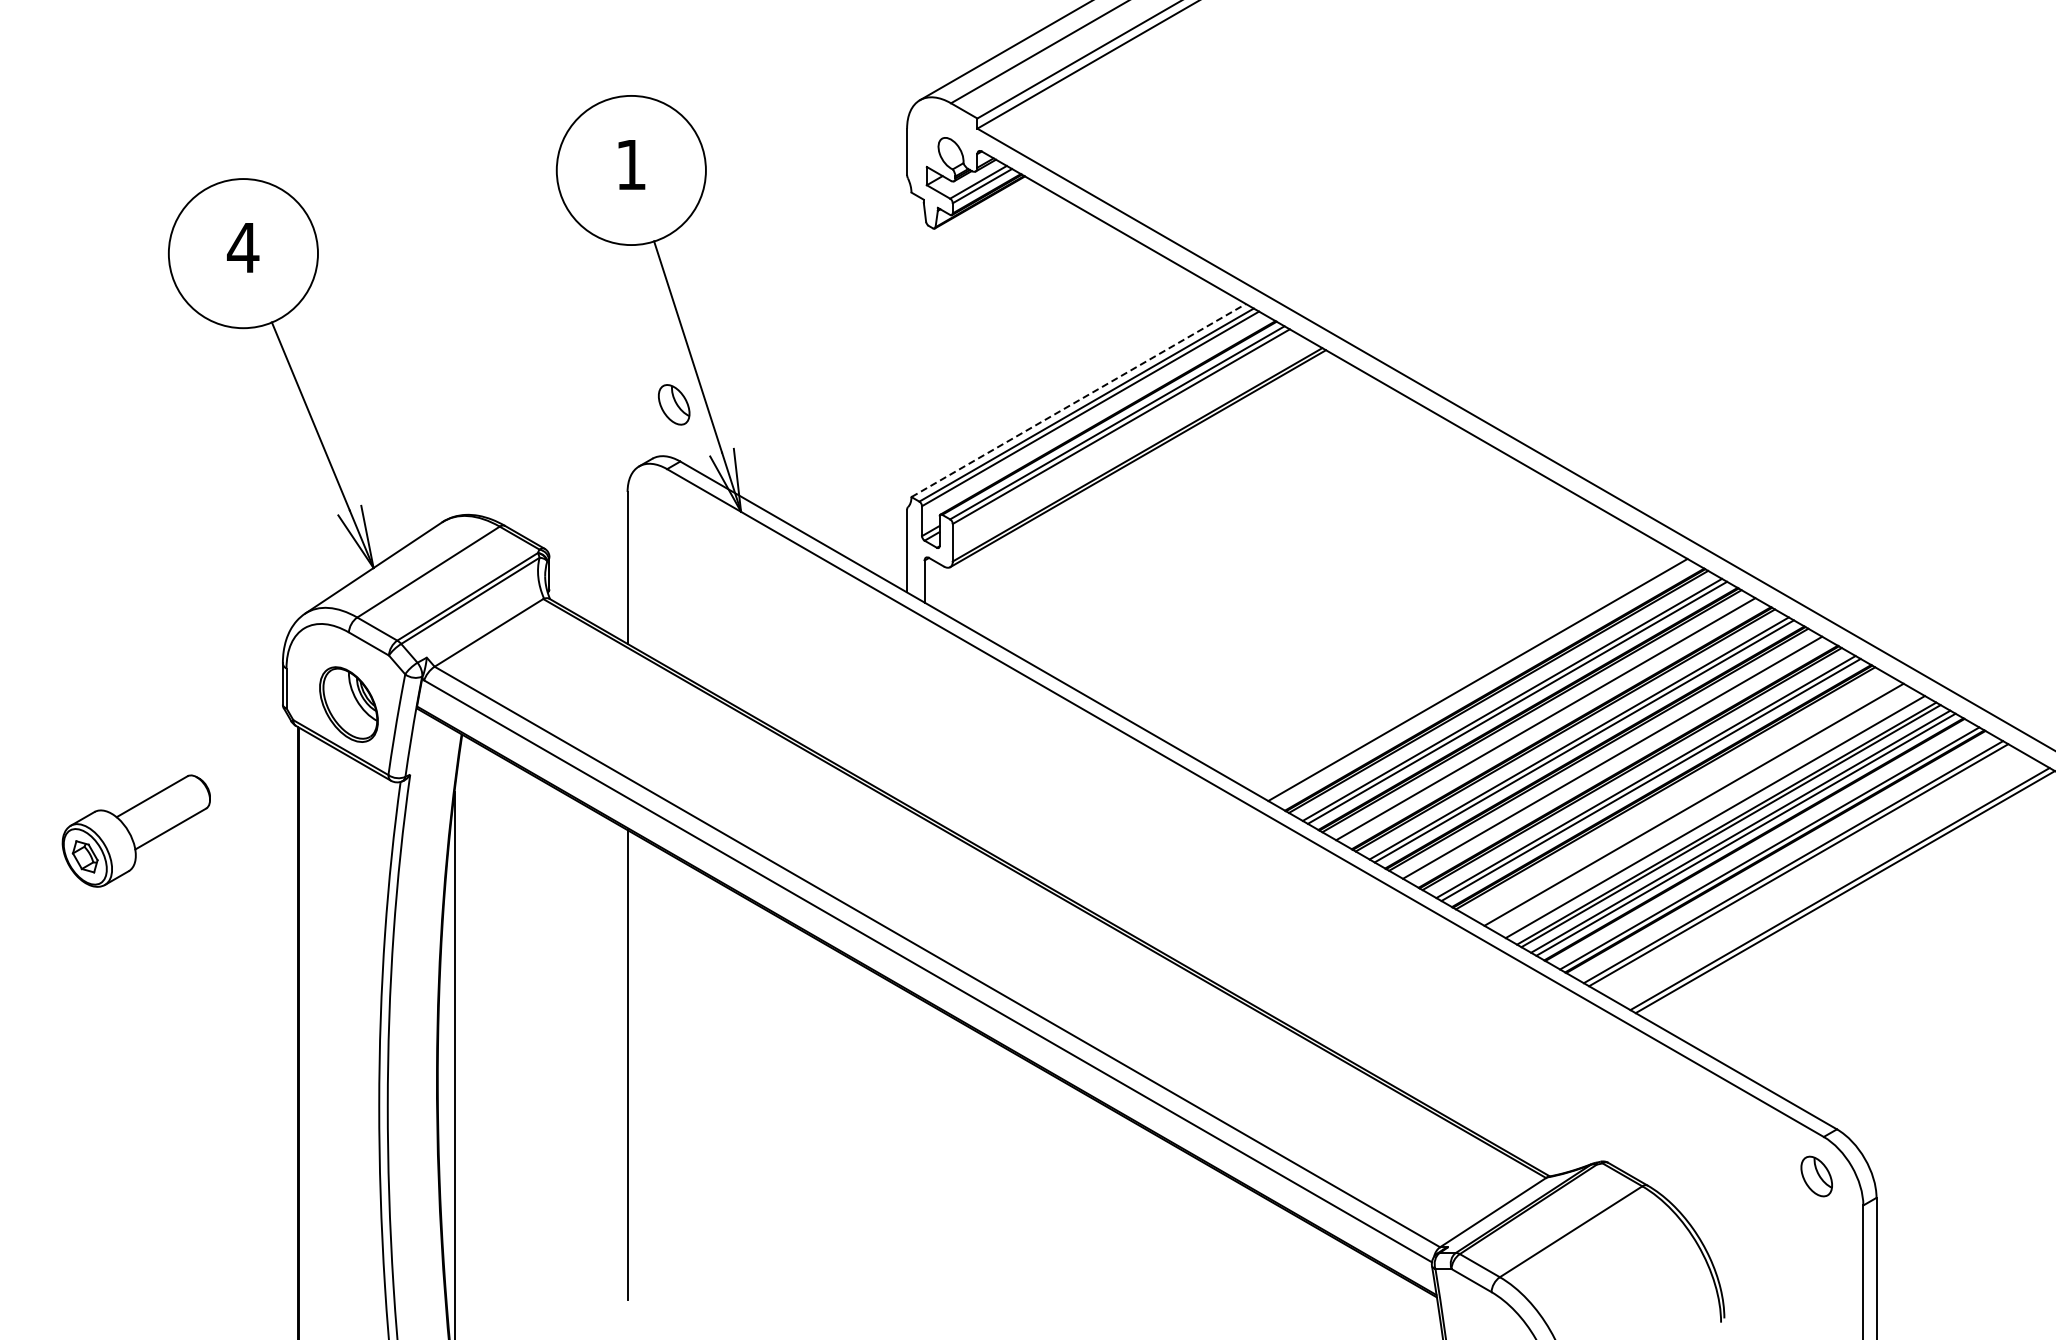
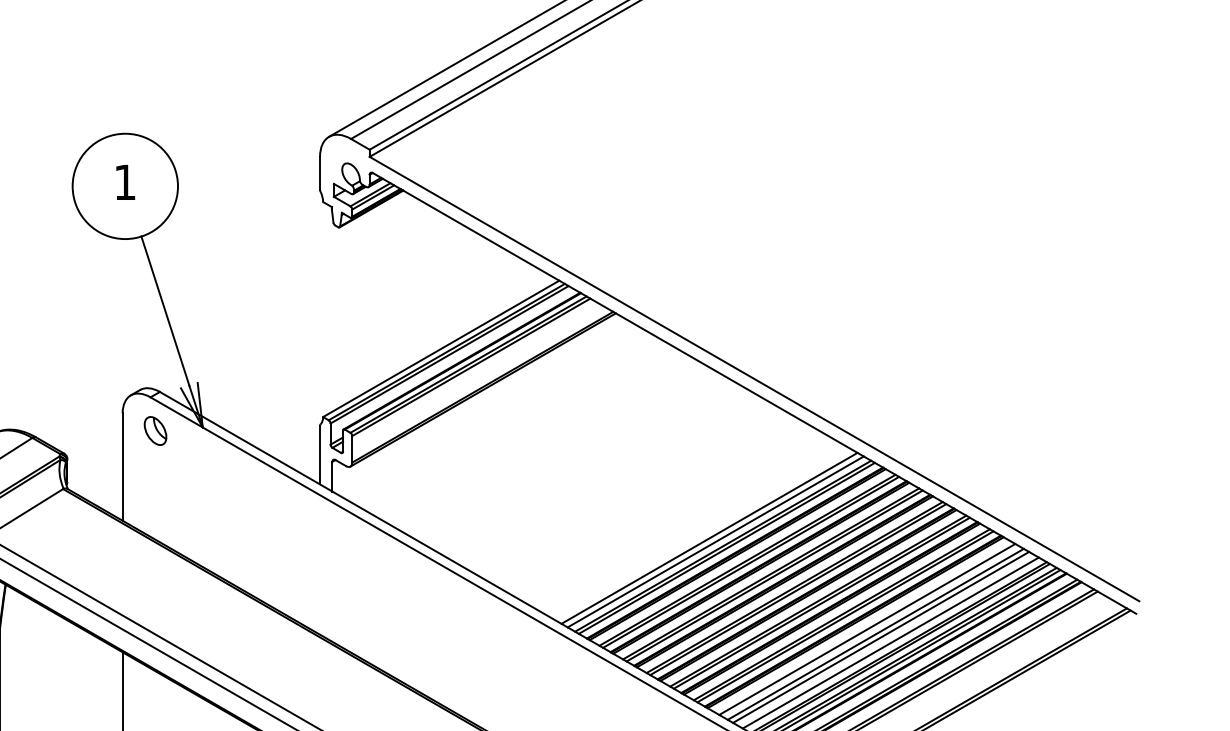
line: (1079, 400) -> (441, 348), dashed -> solid
part: (674, 404) -> (155, 430), moved
line: (1458, 668) -> (709, 538), added
line: (1467, 673) -> (715, 541), added
line: (1482, 683) -> (726, 548), added
line: (1550, 722) -> (774, 576), added
line: (1617, 760) -> (821, 603), added
line: (1681, 797) -> (866, 629), added
line: (1701, 809) -> (881, 637), added

